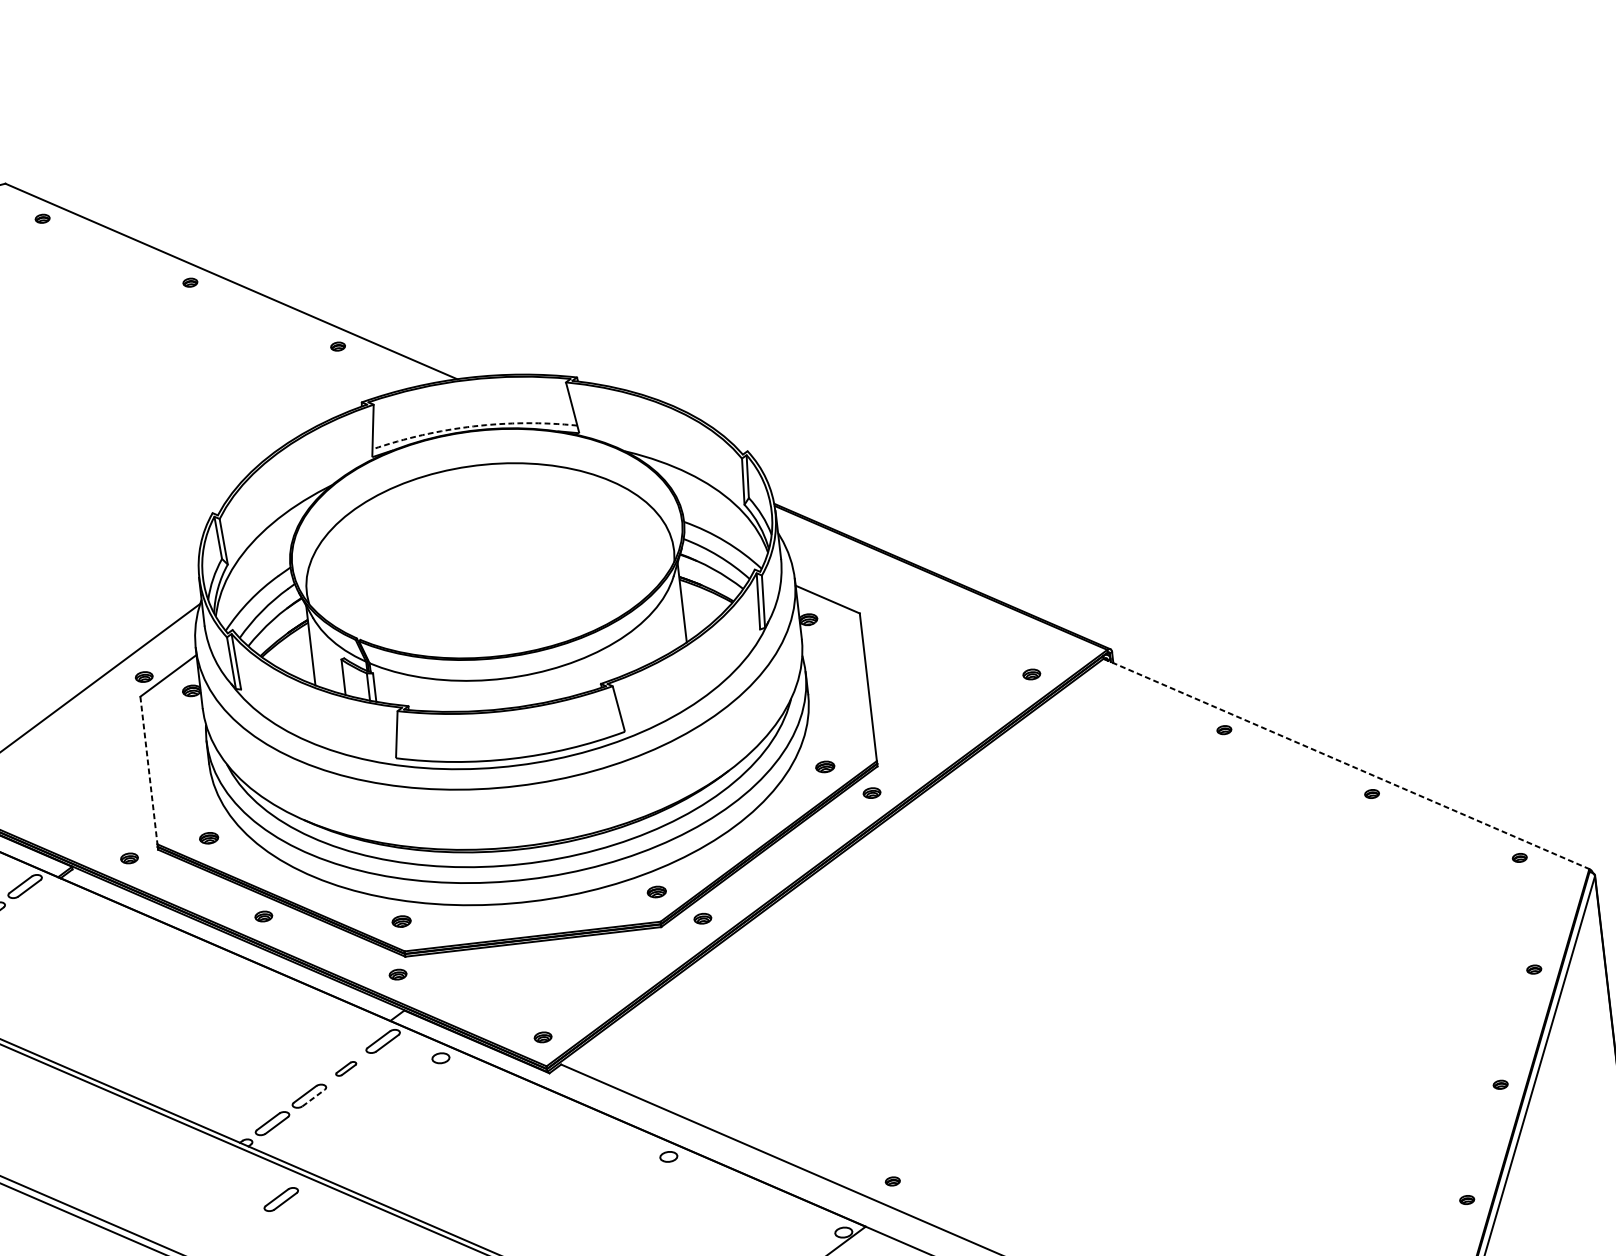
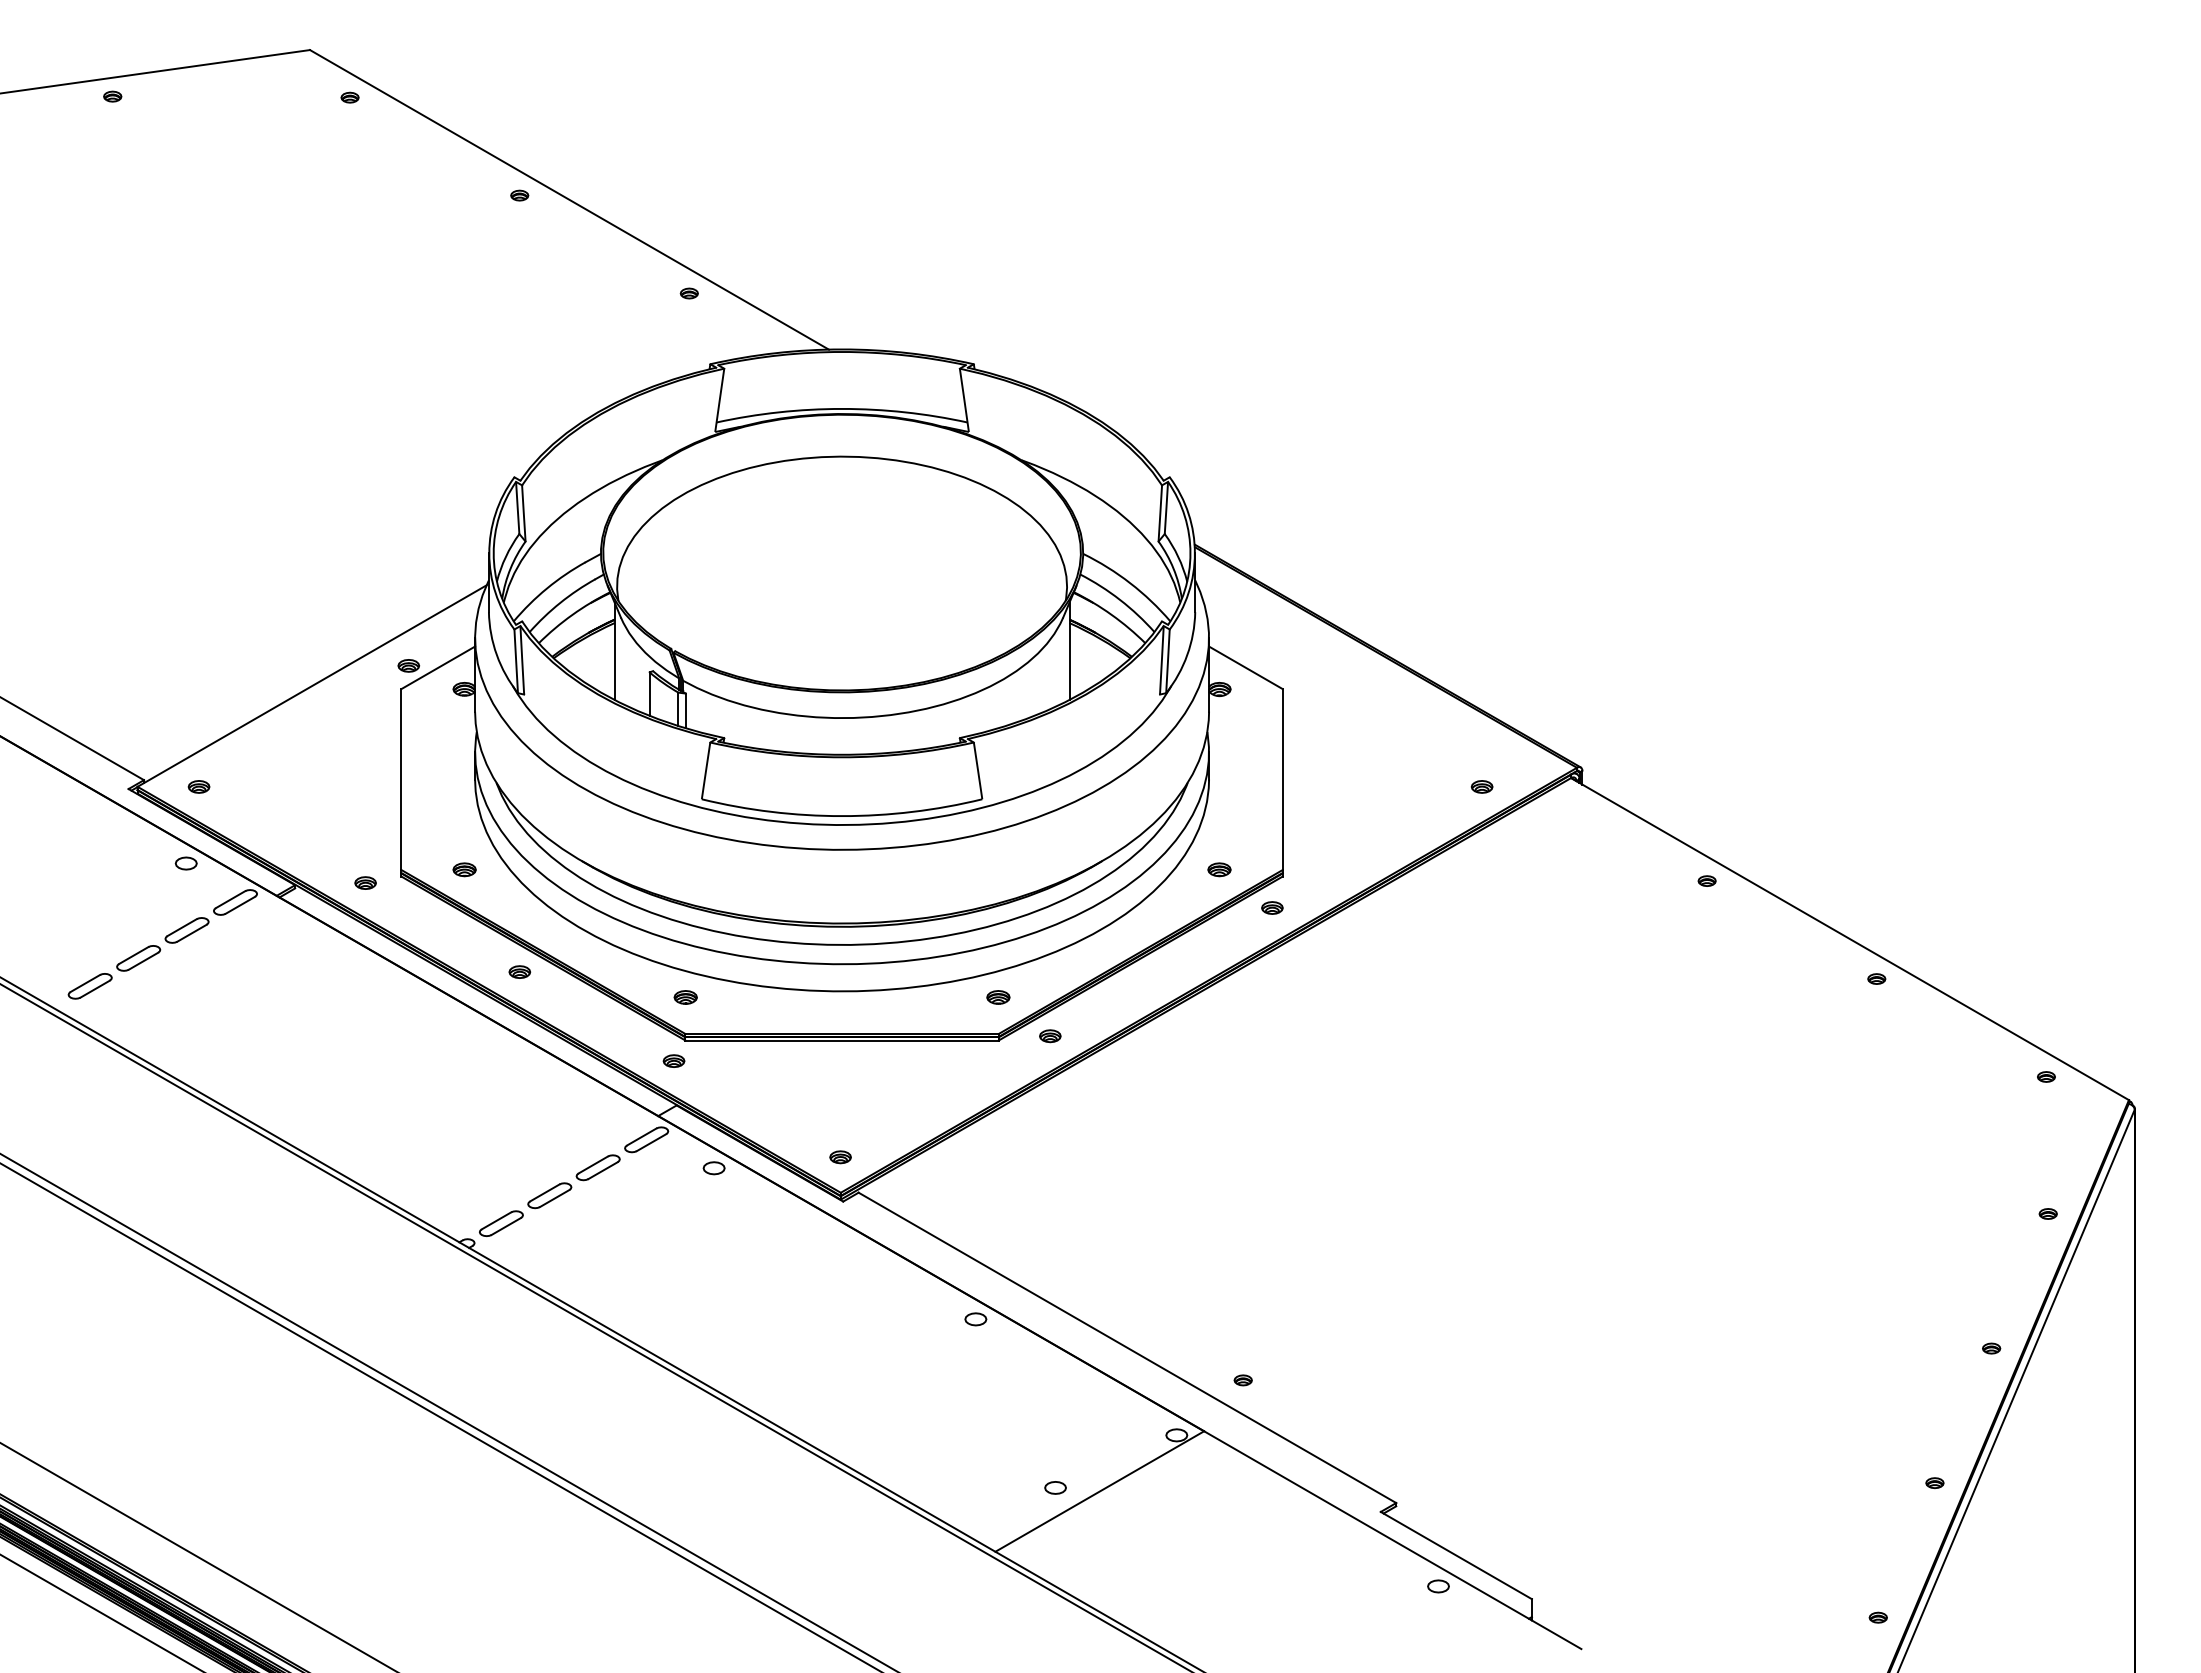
arc: (473, 425) -> (842, 408), dashed -> solid
line: (1346, 764) -> (1850, 939), dashed -> solid
line: (149, 771) -> (401, 780), dashed -> solid
part: (345, 1068) -> (597, 1167), size x1.67
line: (313, 1098) -> (554, 1198), dashed -> solid
part: (281, 1199) -> (501, 1316), removed

